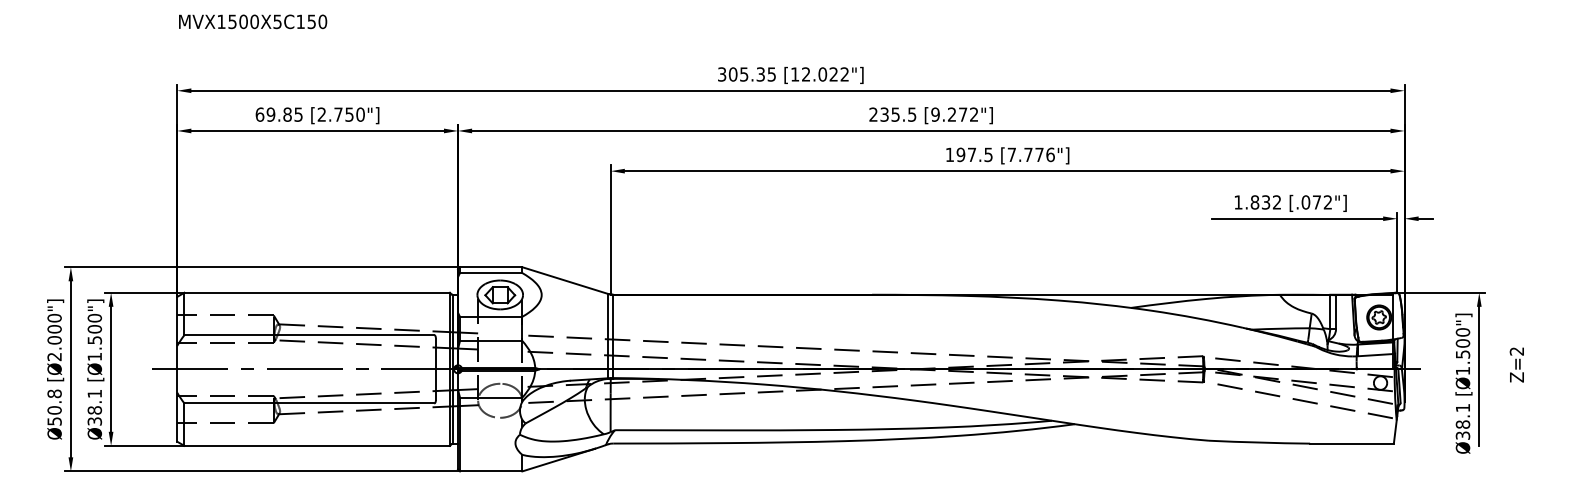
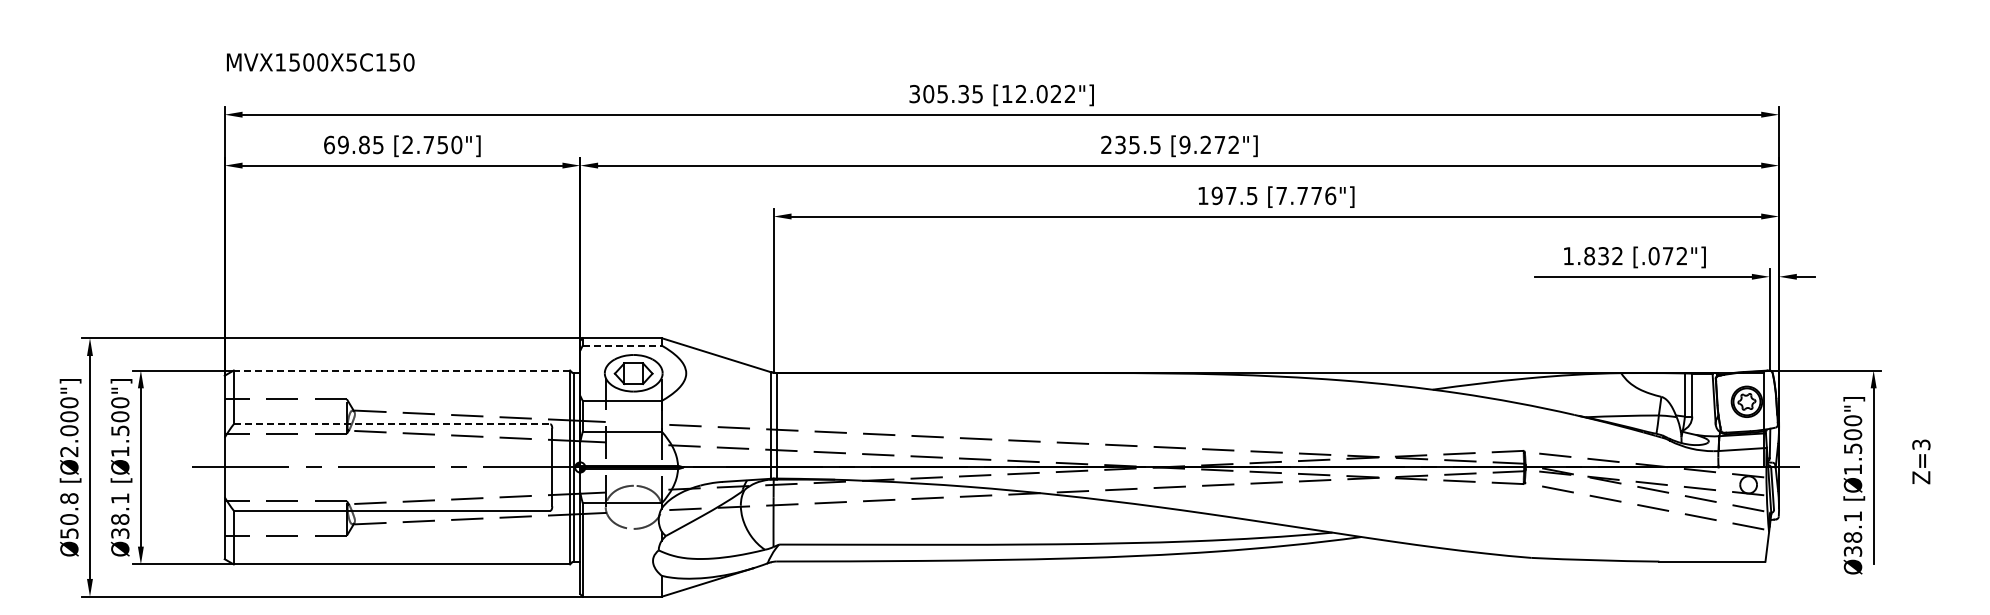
text: (252, 21) -> (320, 62), moved
line: (491, 273) -> (622, 345), solid -> dashed
line: (316, 292) -> (401, 370), solid -> dashed
line: (309, 335) -> (392, 424), solid -> dashed
text: (1517, 351) -> (1921, 444), Z=2 -> Z=3

